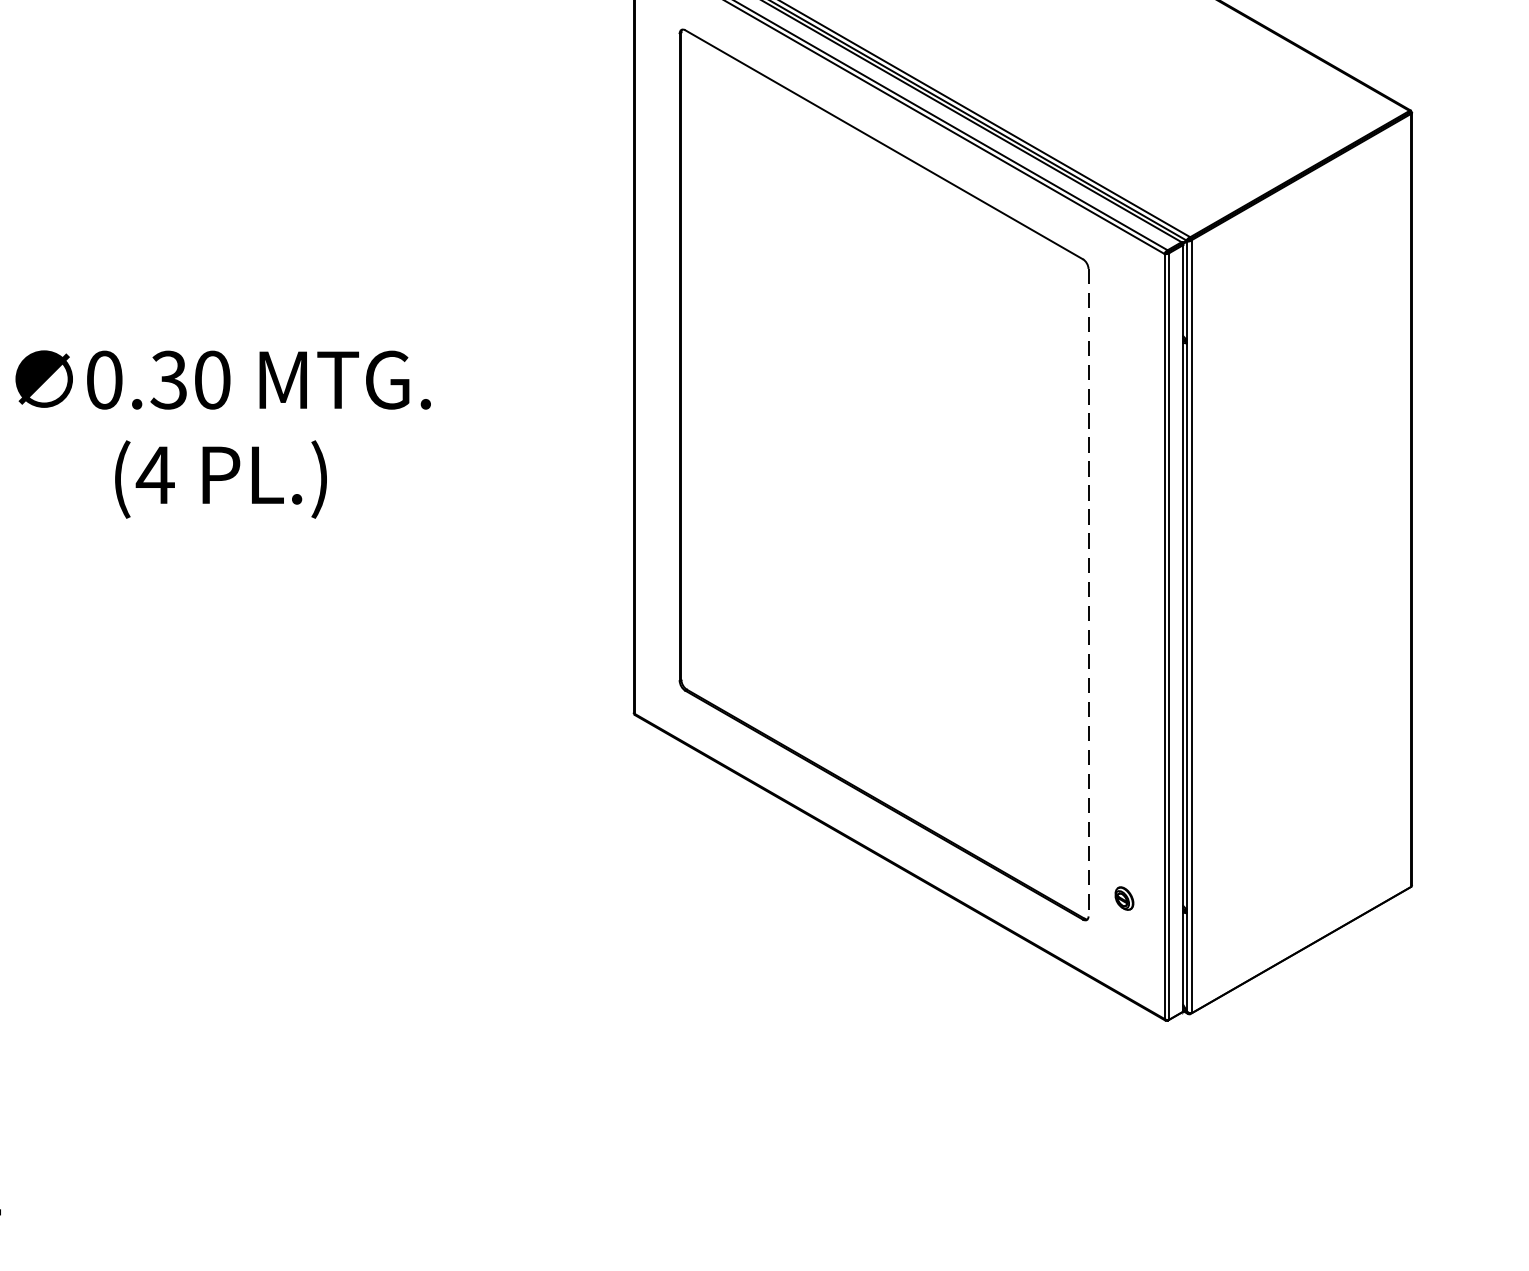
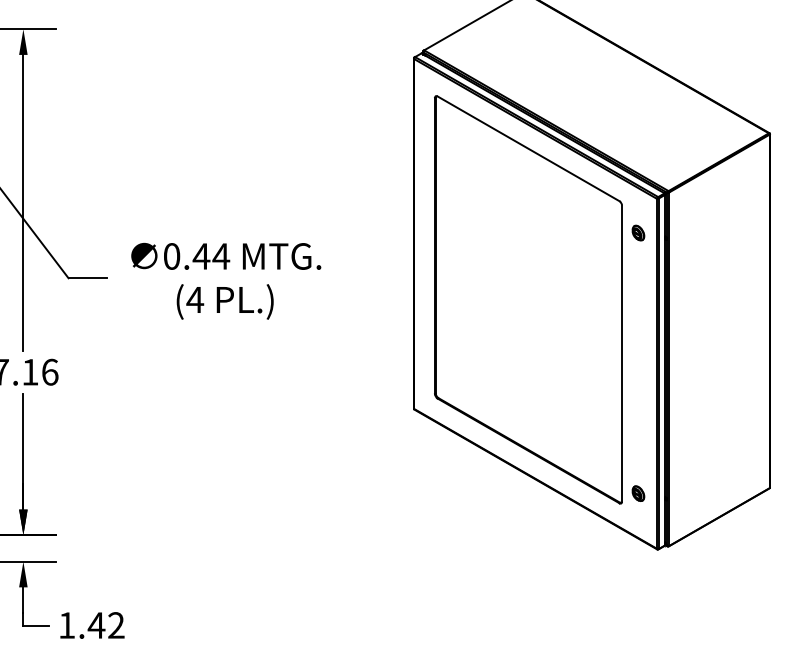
part: (1124, 327) -> (638, 232), added
text: (190, 380) -> (211, 256), 0.30 -> 0.44
line: (1089, 594) -> (622, 354), dashed -> solid
part: (1124, 898) -> (638, 493), size x1.43

